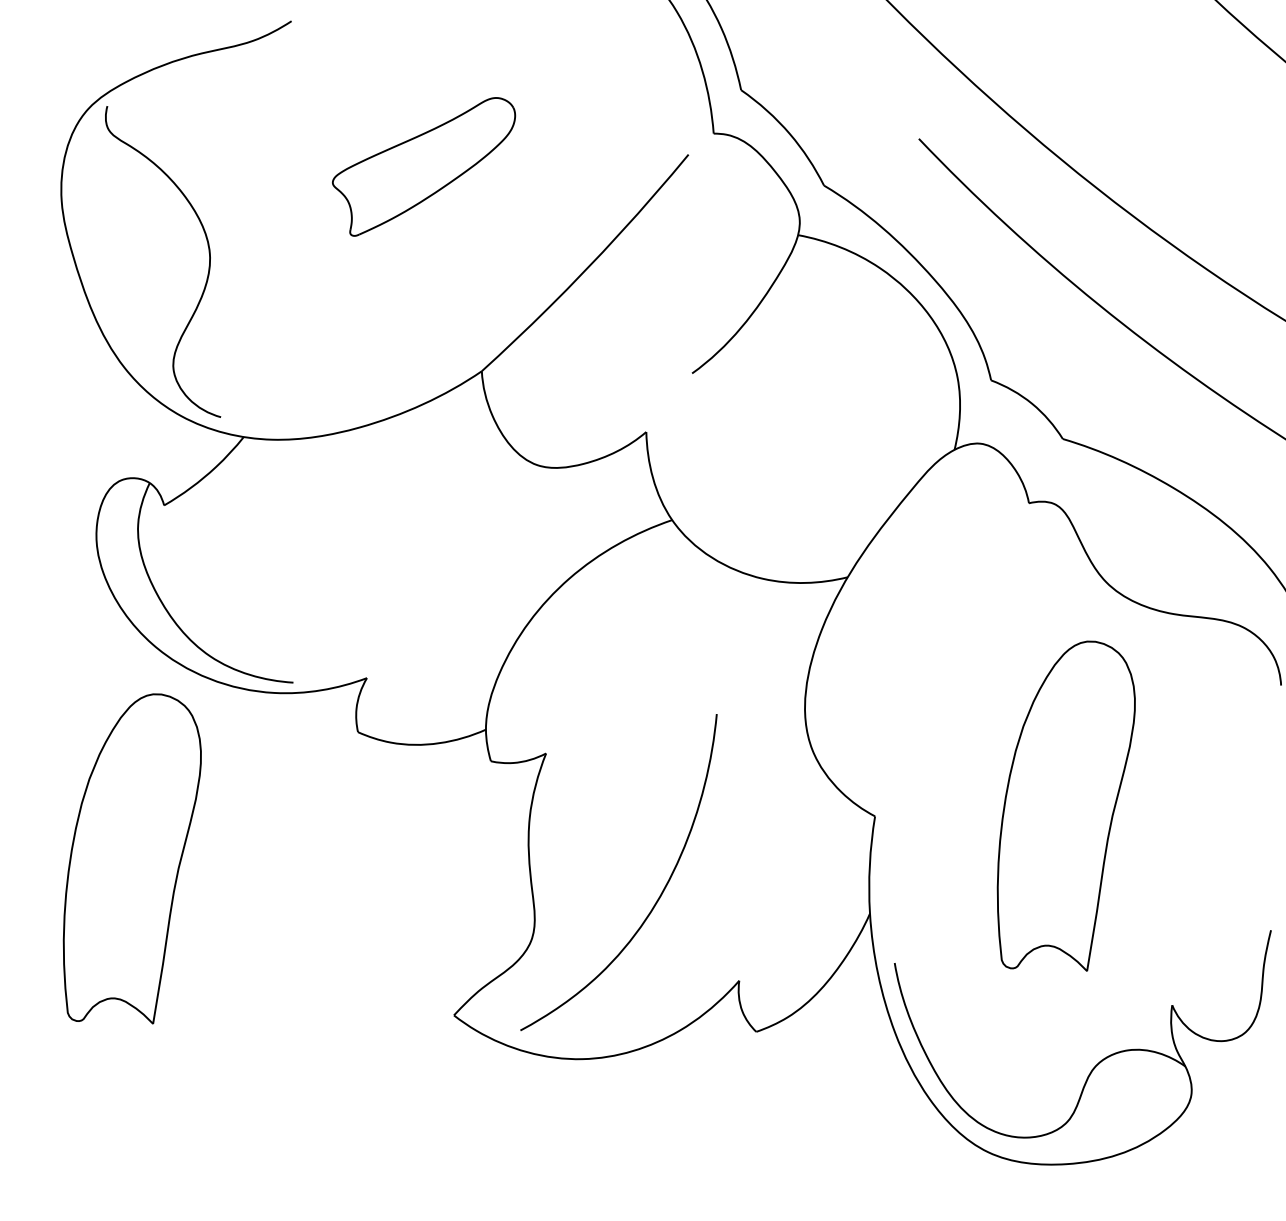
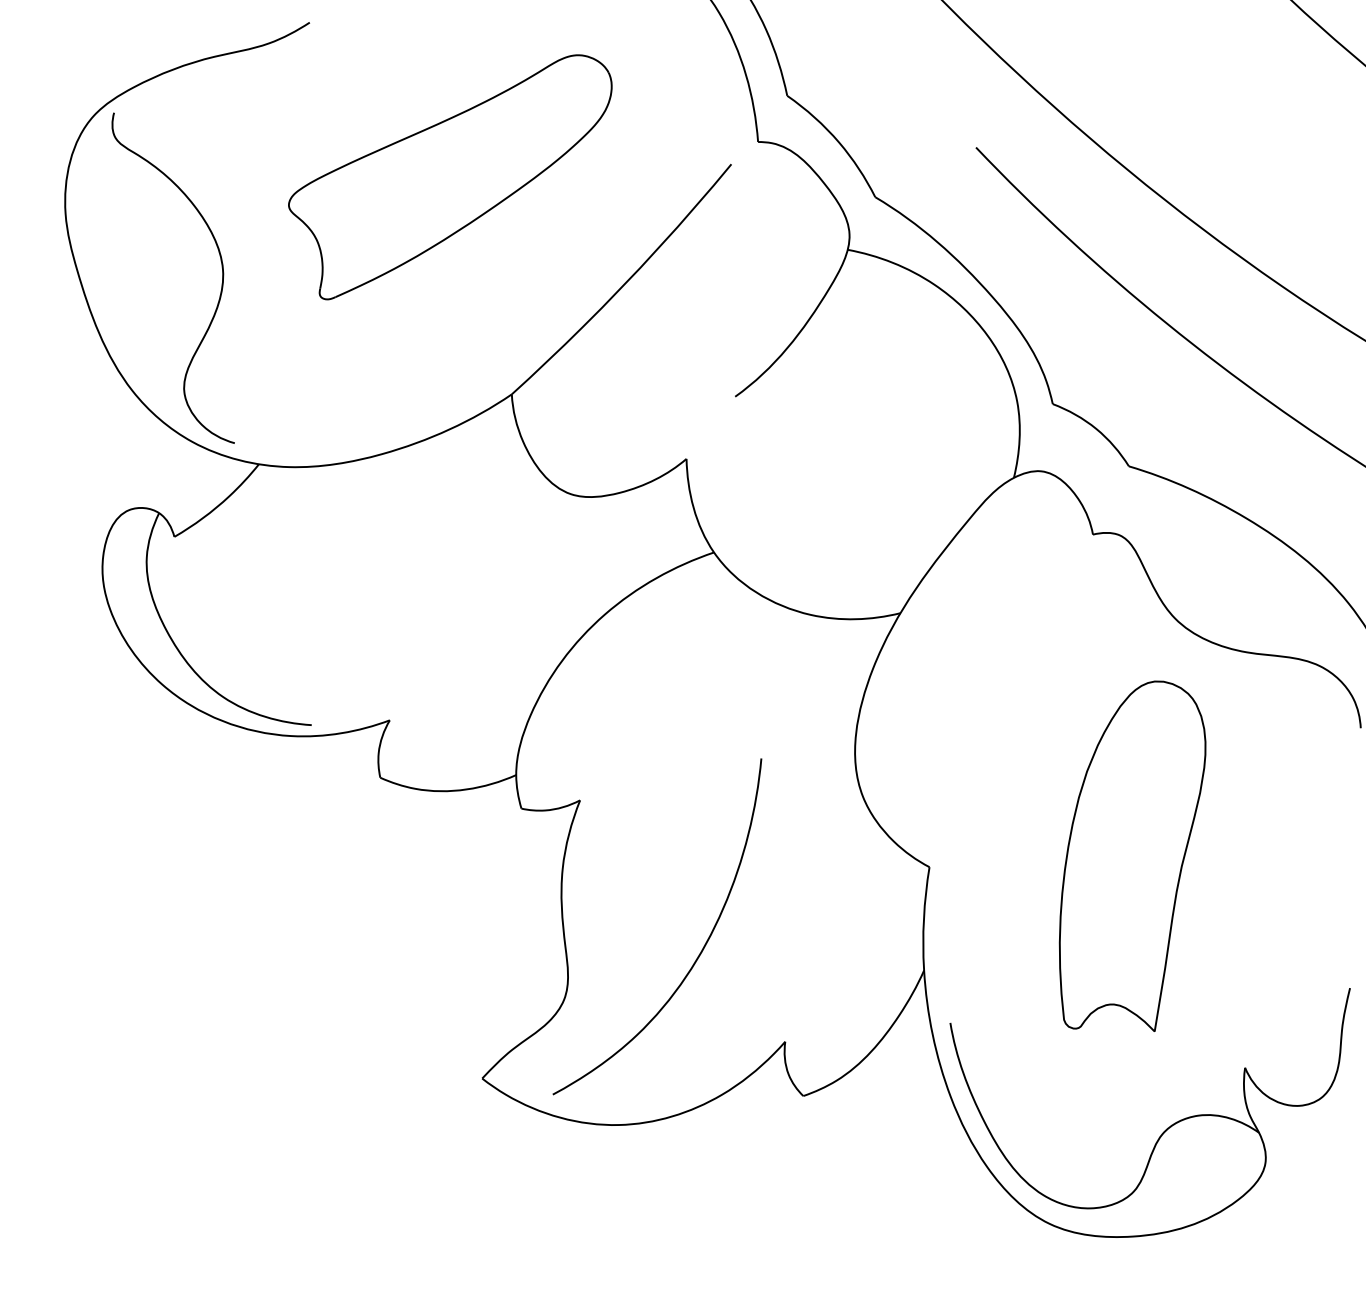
part: (424, 167) -> (450, 177), size x1.67
part: (132, 858) -> (140, 911), removed

